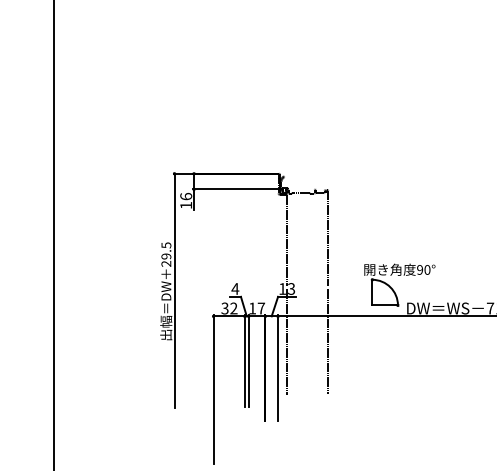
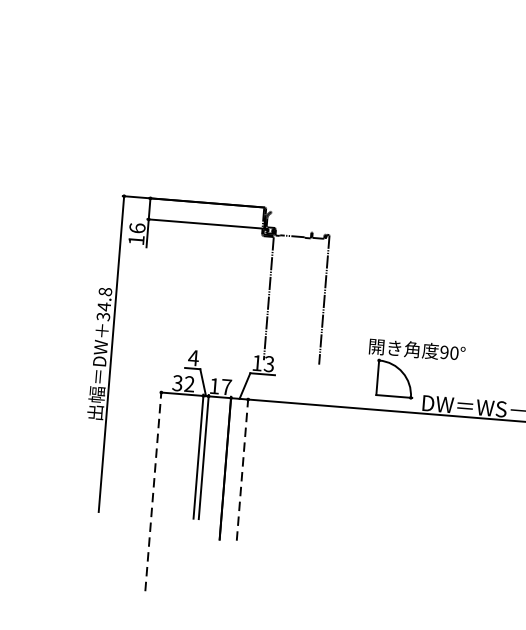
text: (166, 254) -> (104, 304), 29.5 -> 34.8
line: (287, 341) -> (258, 434), removed
line: (328, 341) -> (313, 438), removed
line: (278, 368) -> (243, 469), solid -> dashed
line: (213, 389) -> (153, 491), solid -> dashed

